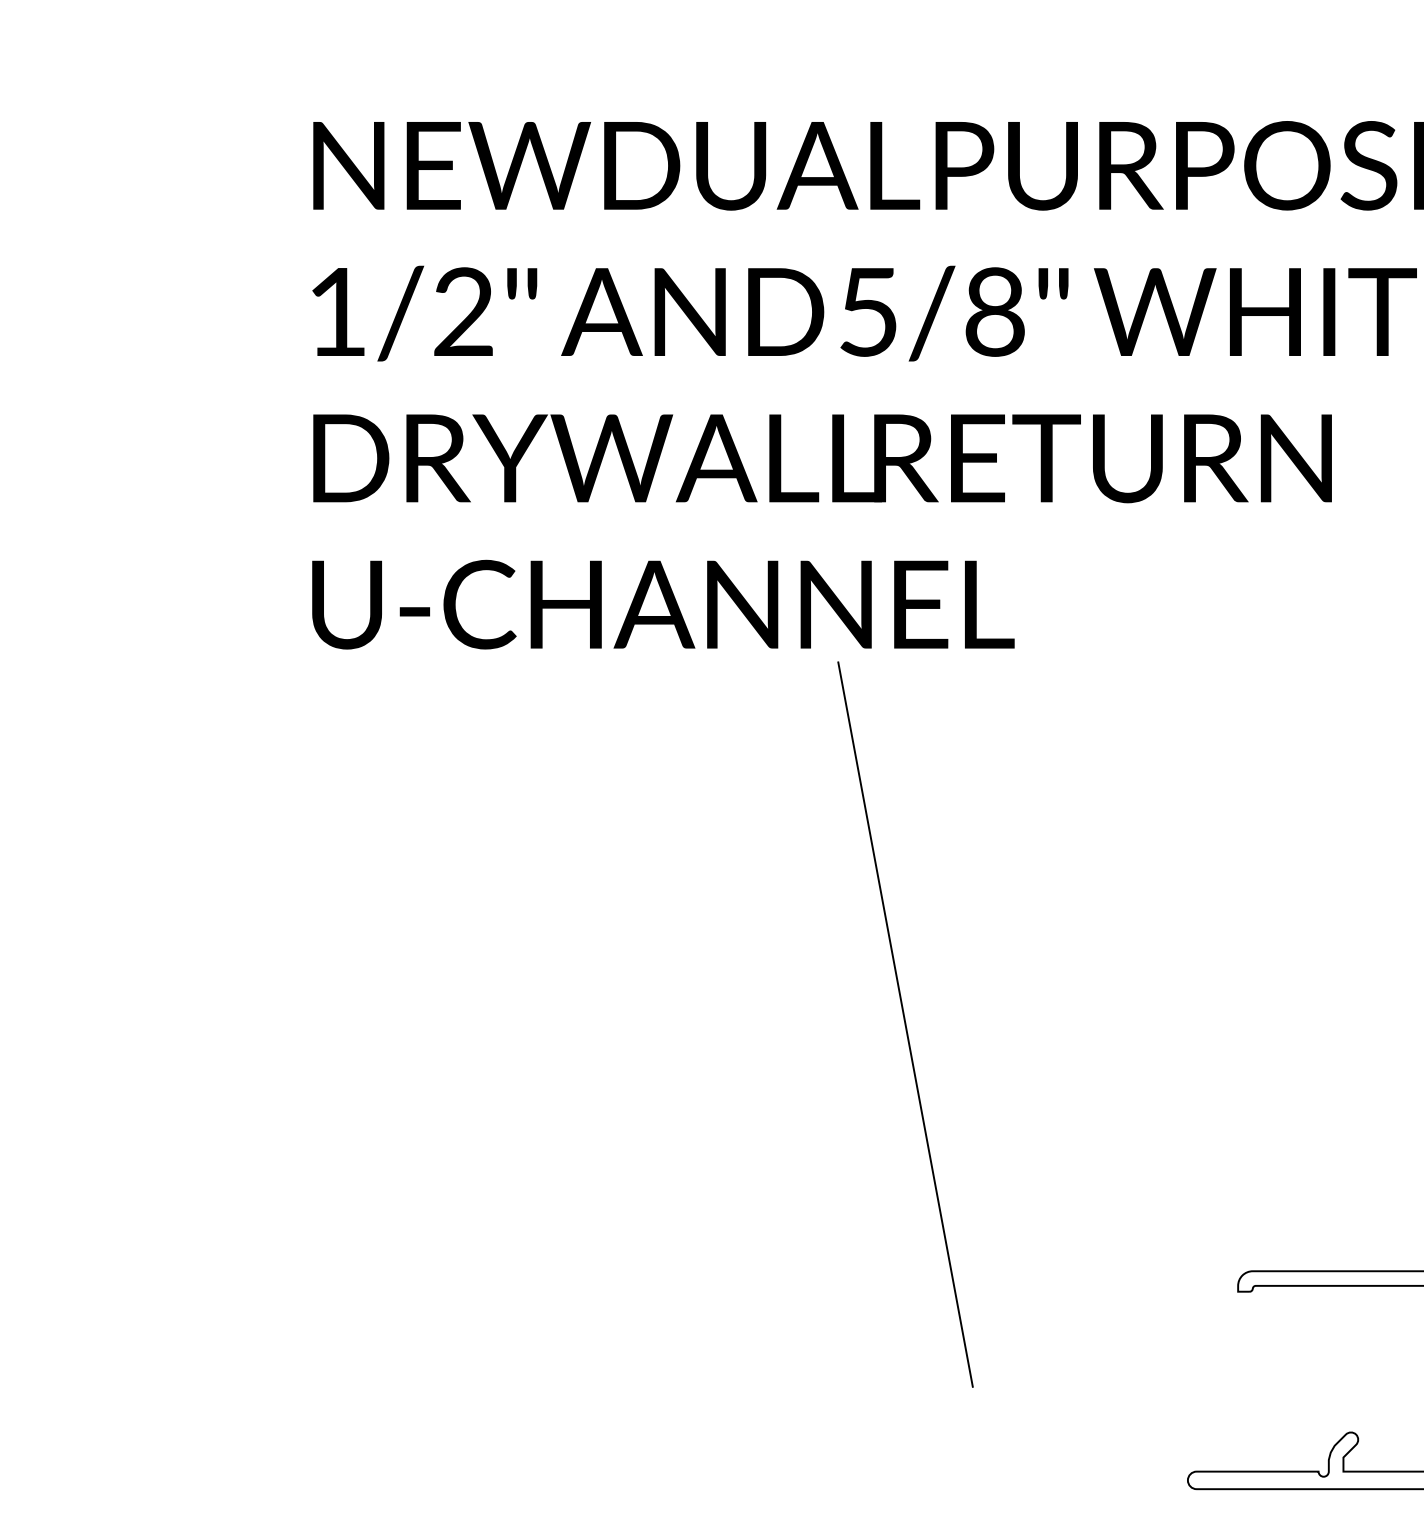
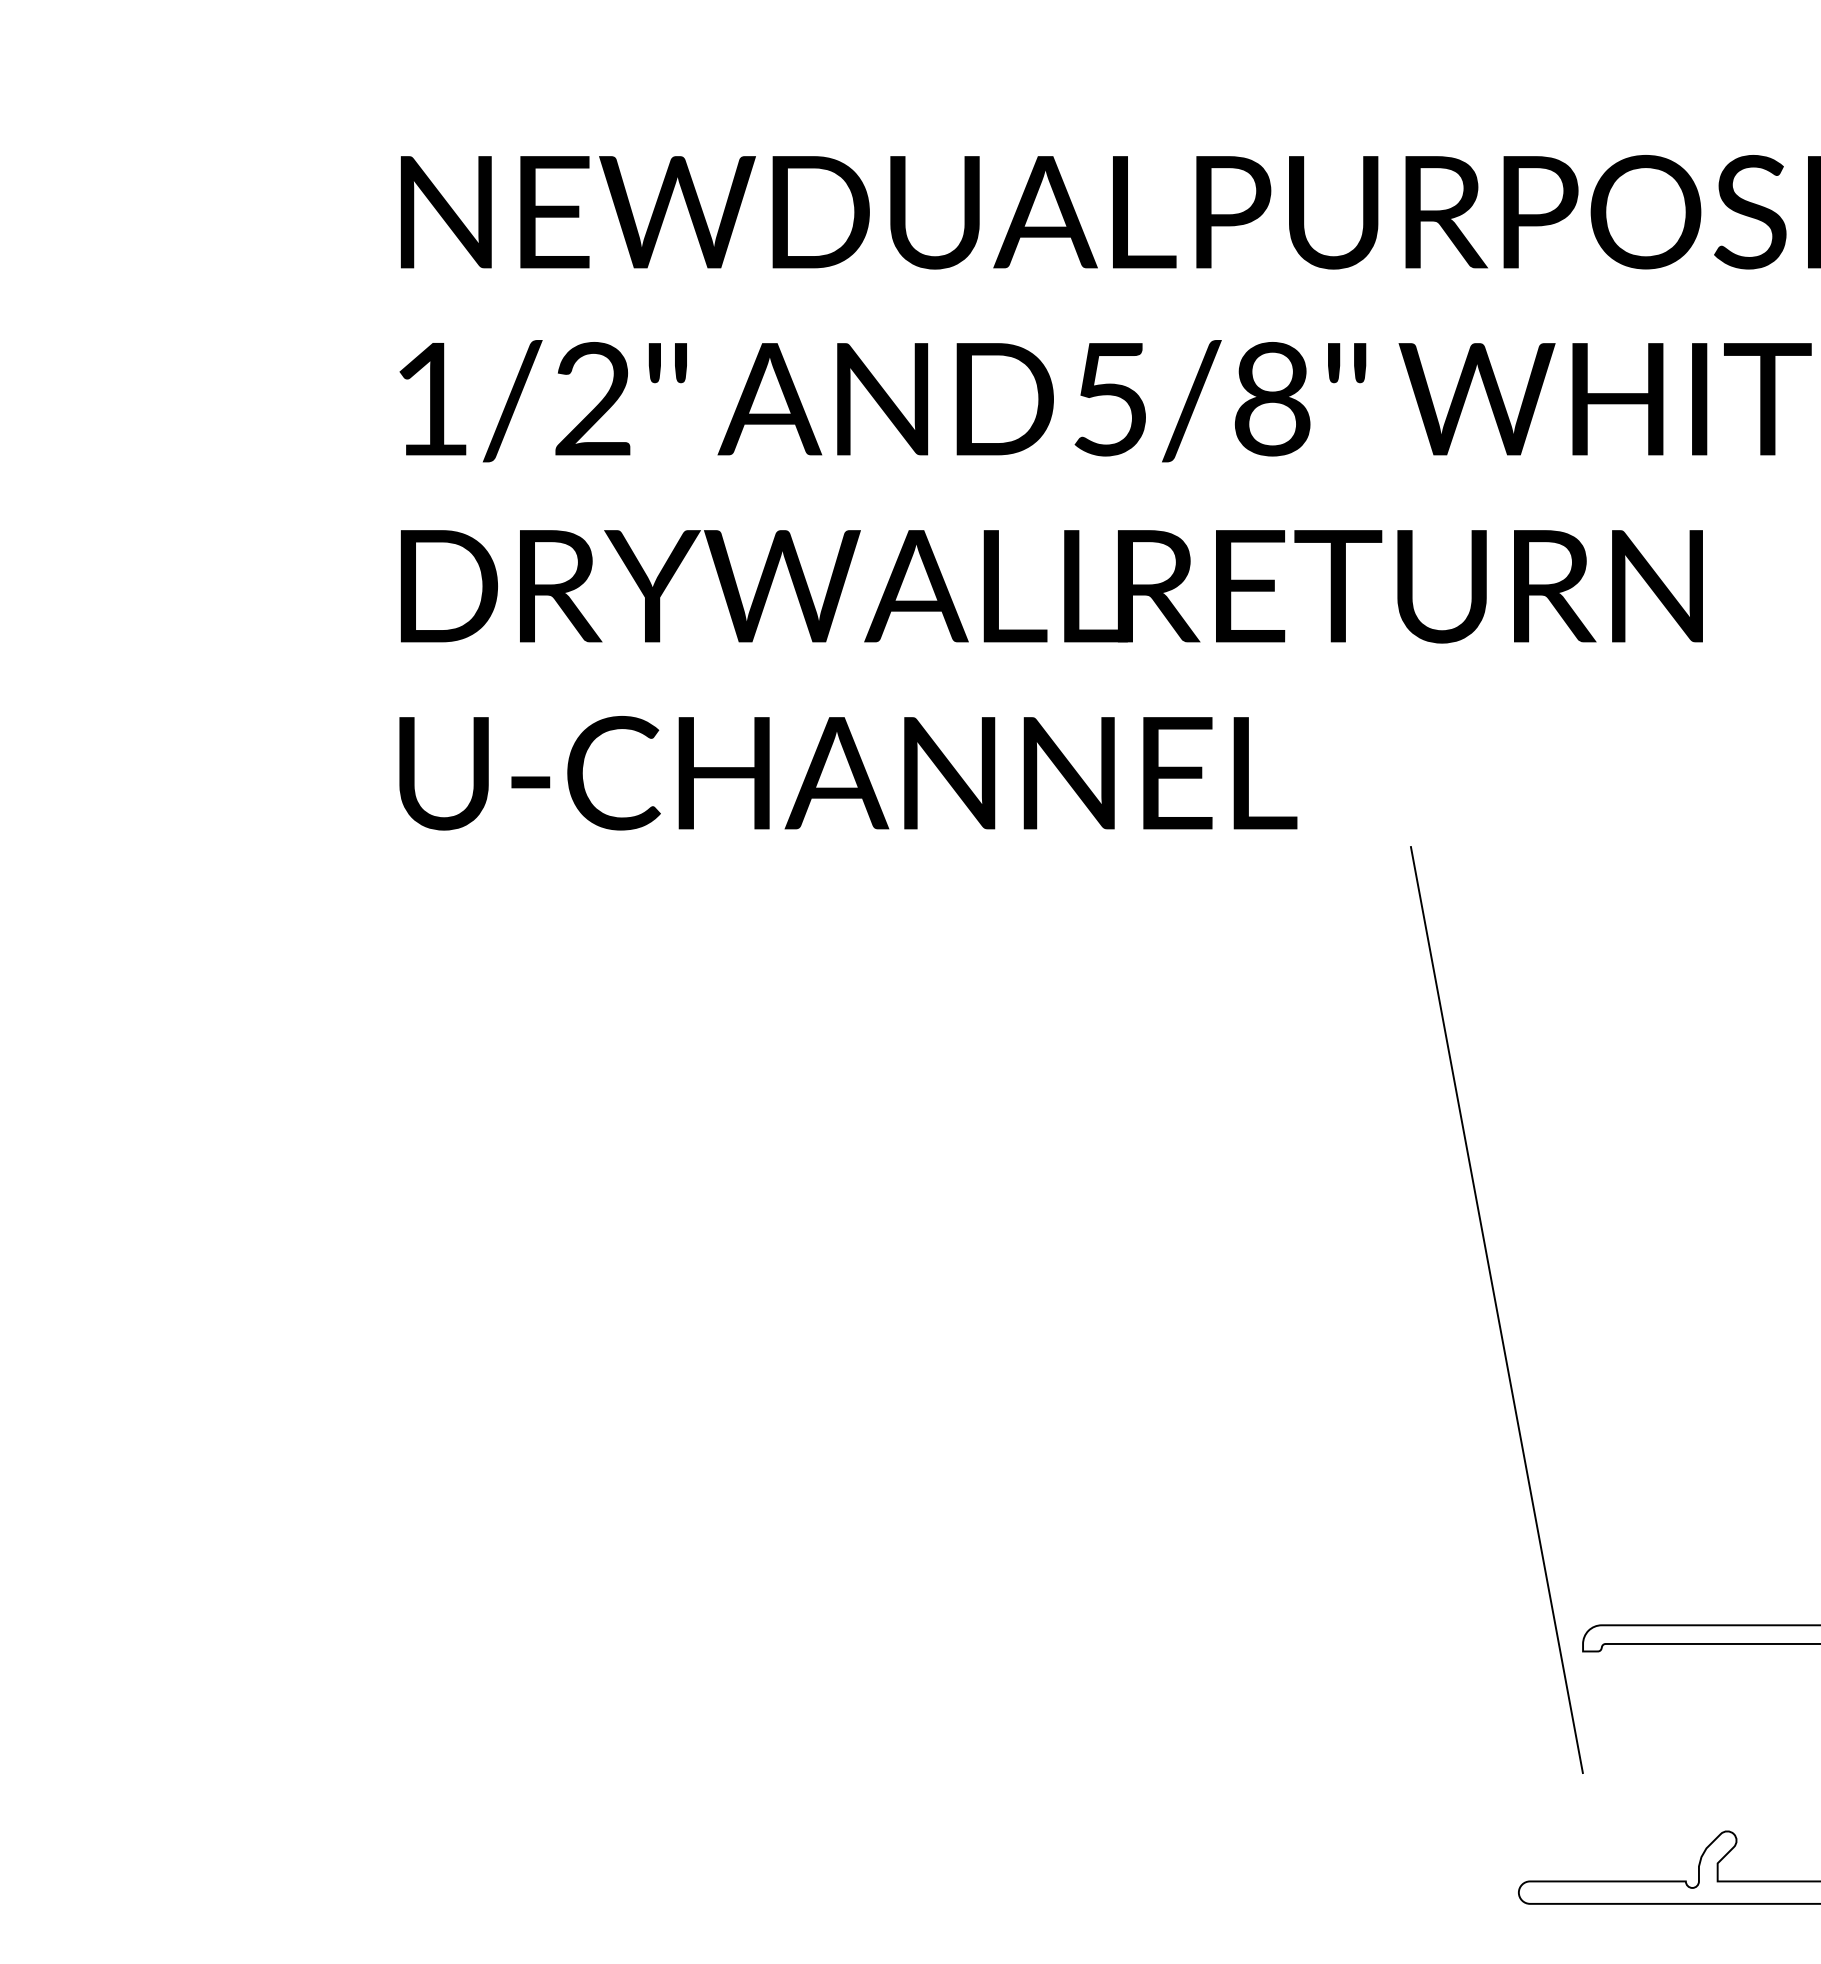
line: (905, 1024) -> (1496, 1309), moved

